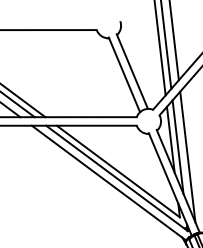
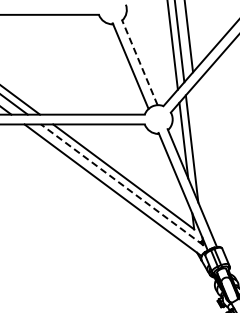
line: (132, 70) -> (139, 61), solid -> dashed
line: (187, 157) -> (203, 160), removed
line: (116, 178) -> (121, 184), solid -> dashed

